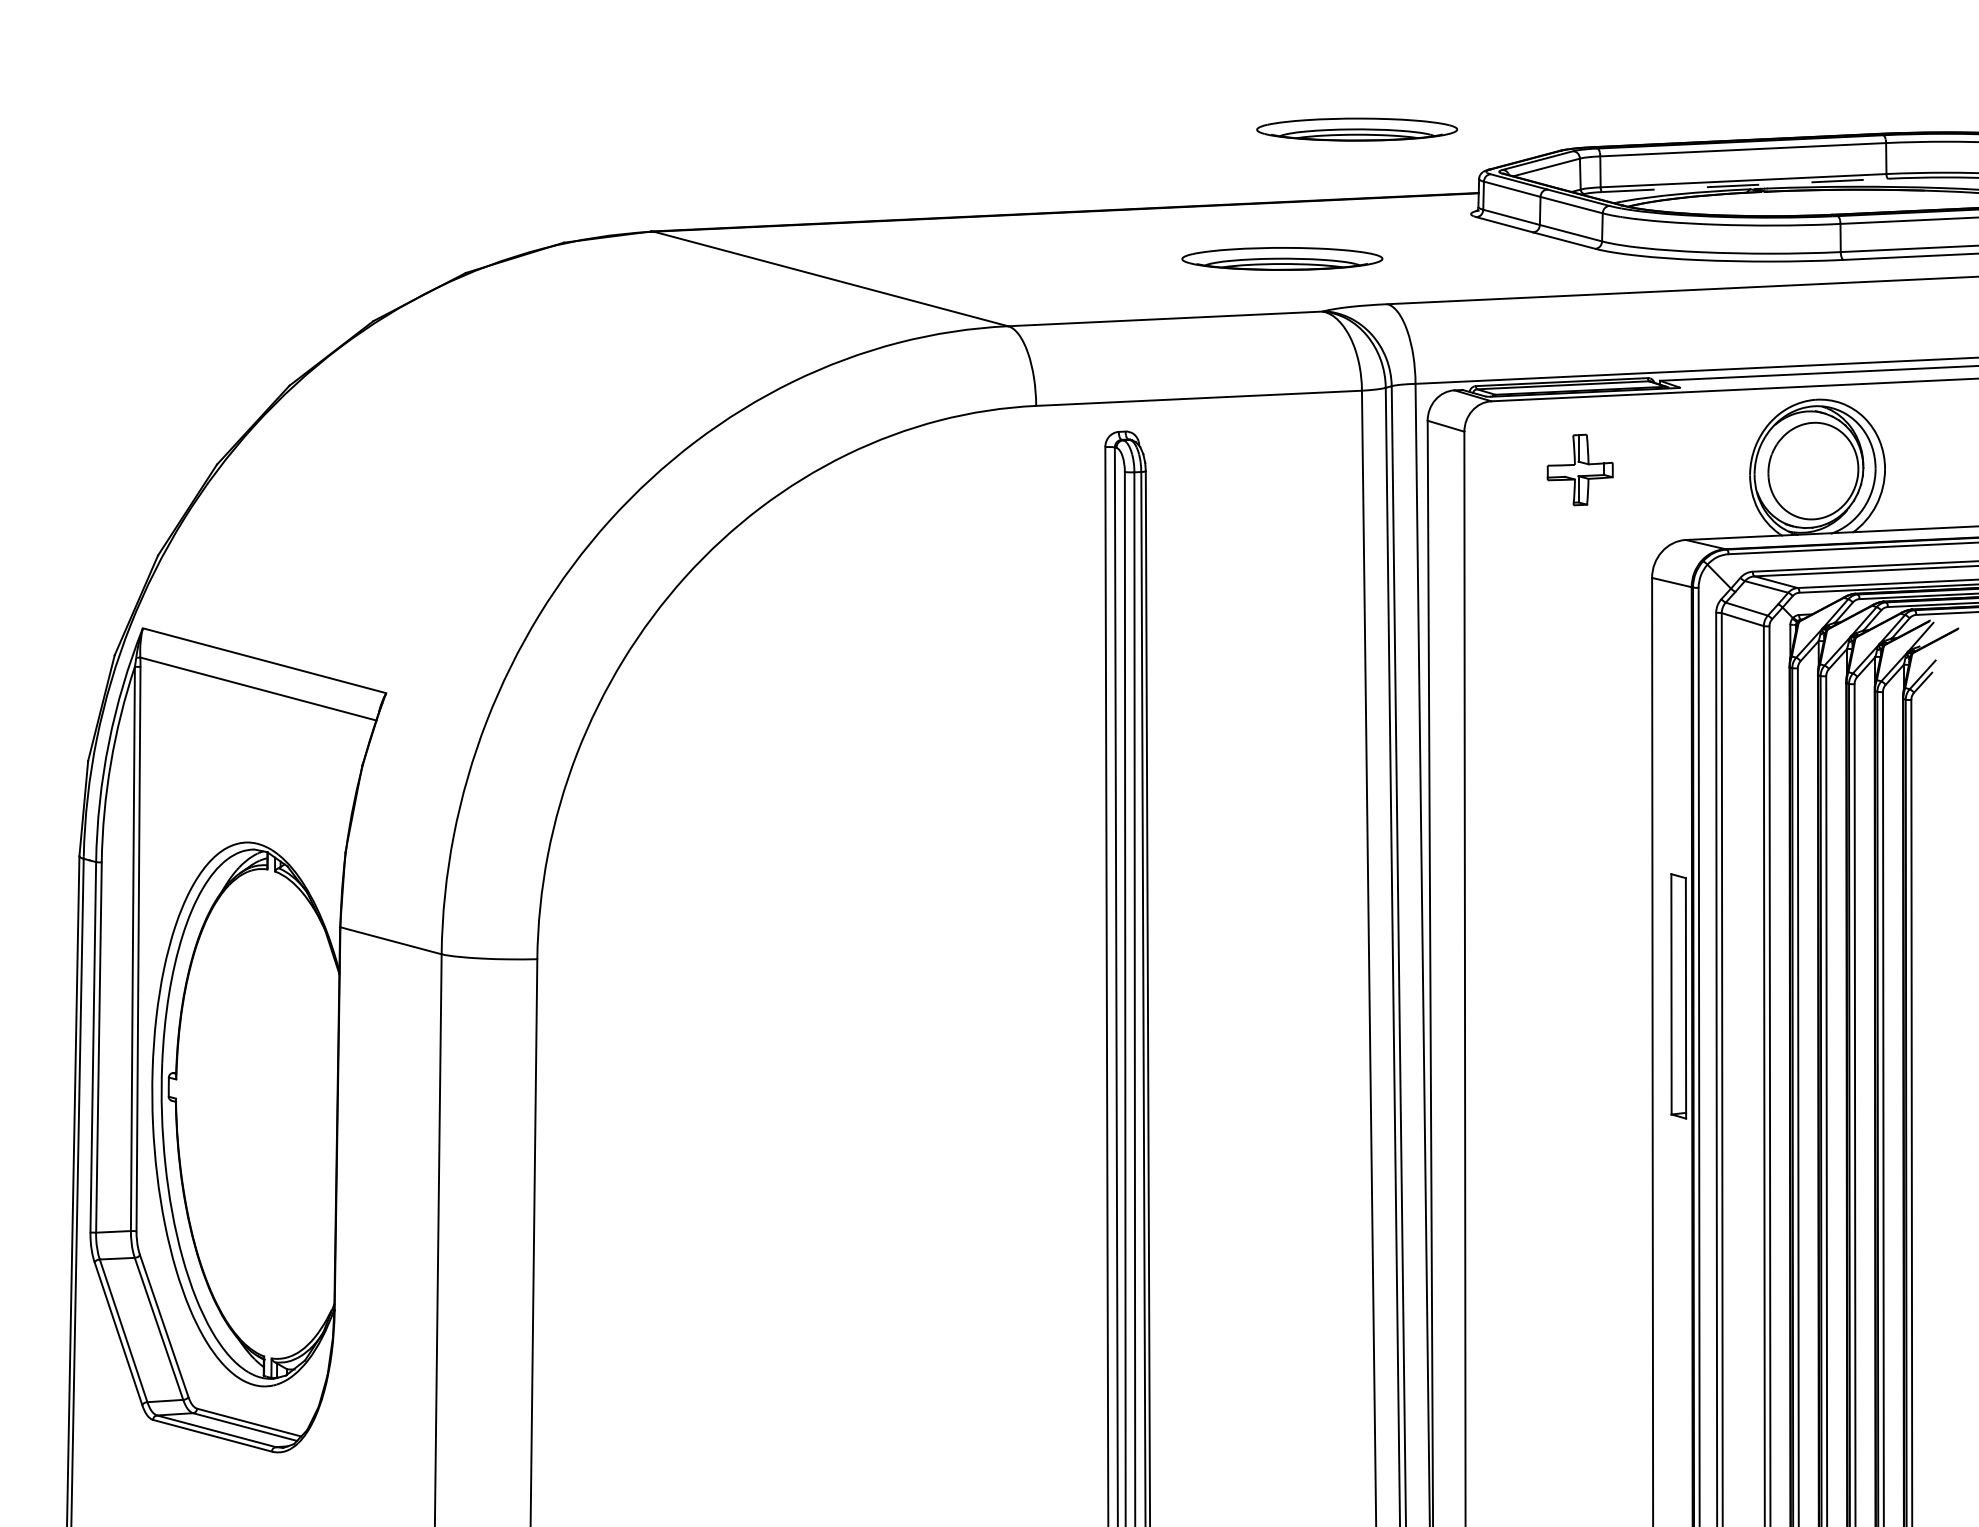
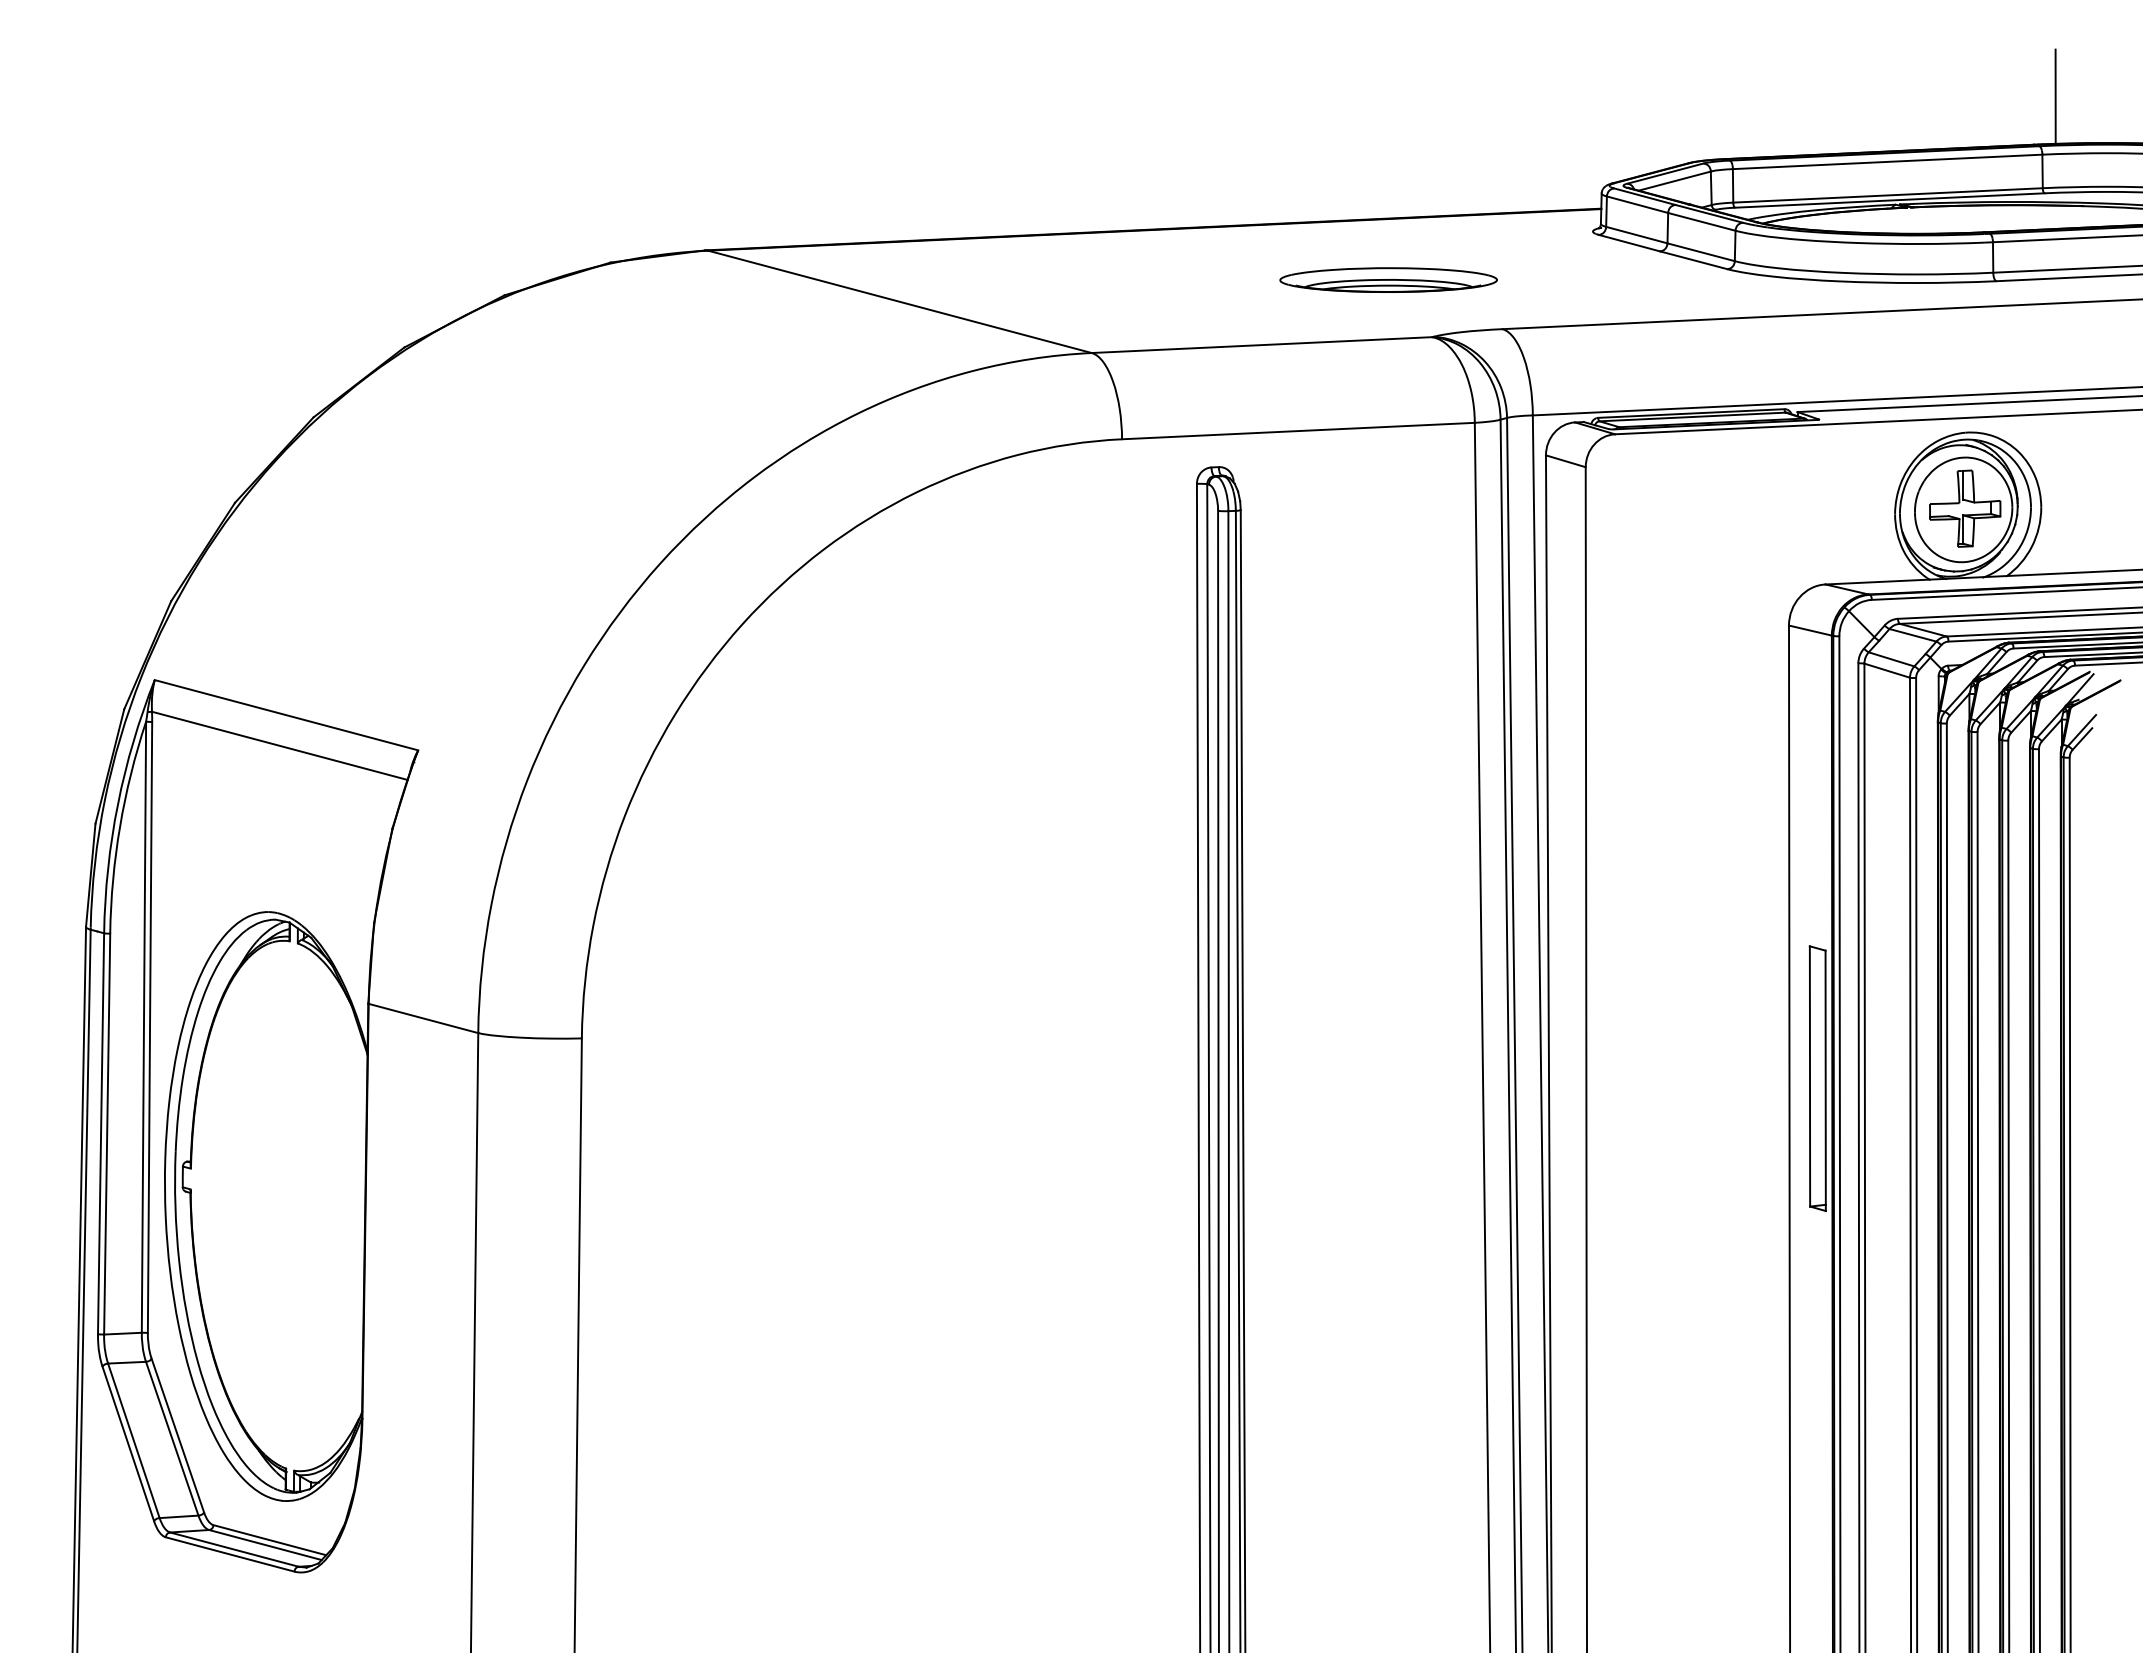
line: (1898, 89) -> (2055, 96), added
part: (1357, 129) -> (1469, 139), removed
line: (1744, 185) -> (1889, 200), dashed -> solid
part: (1580, 469) -> (1965, 508), moved

